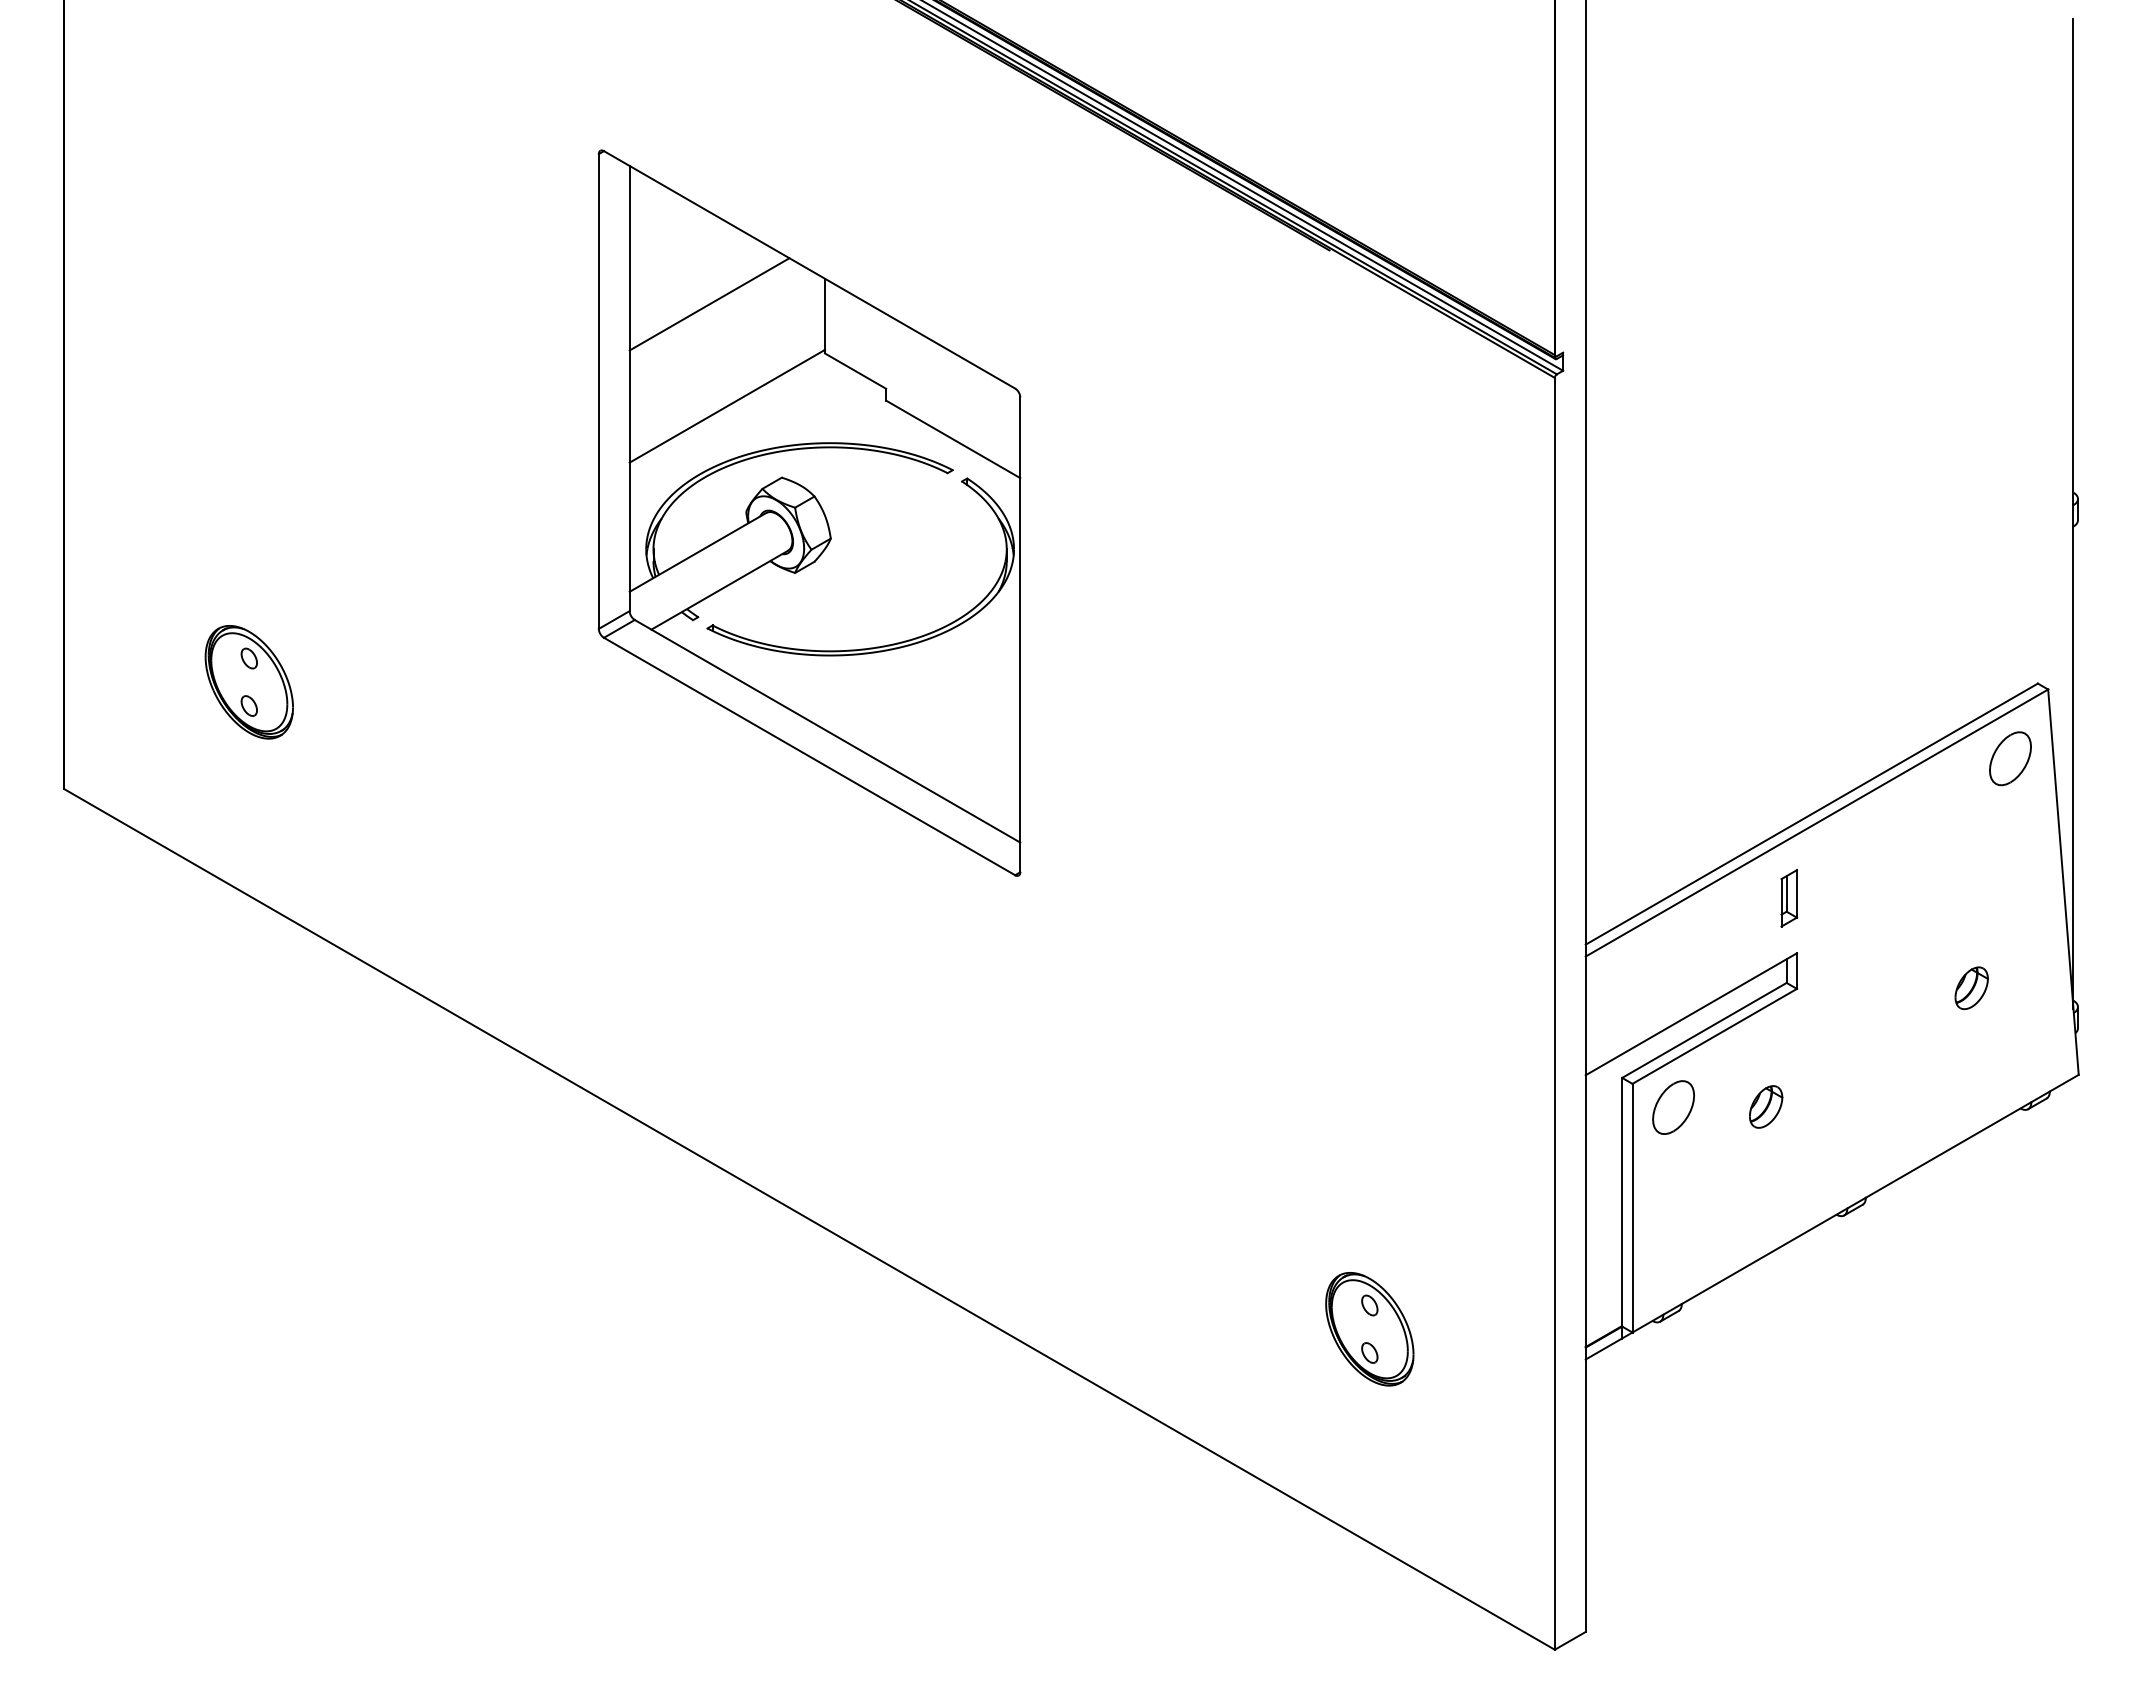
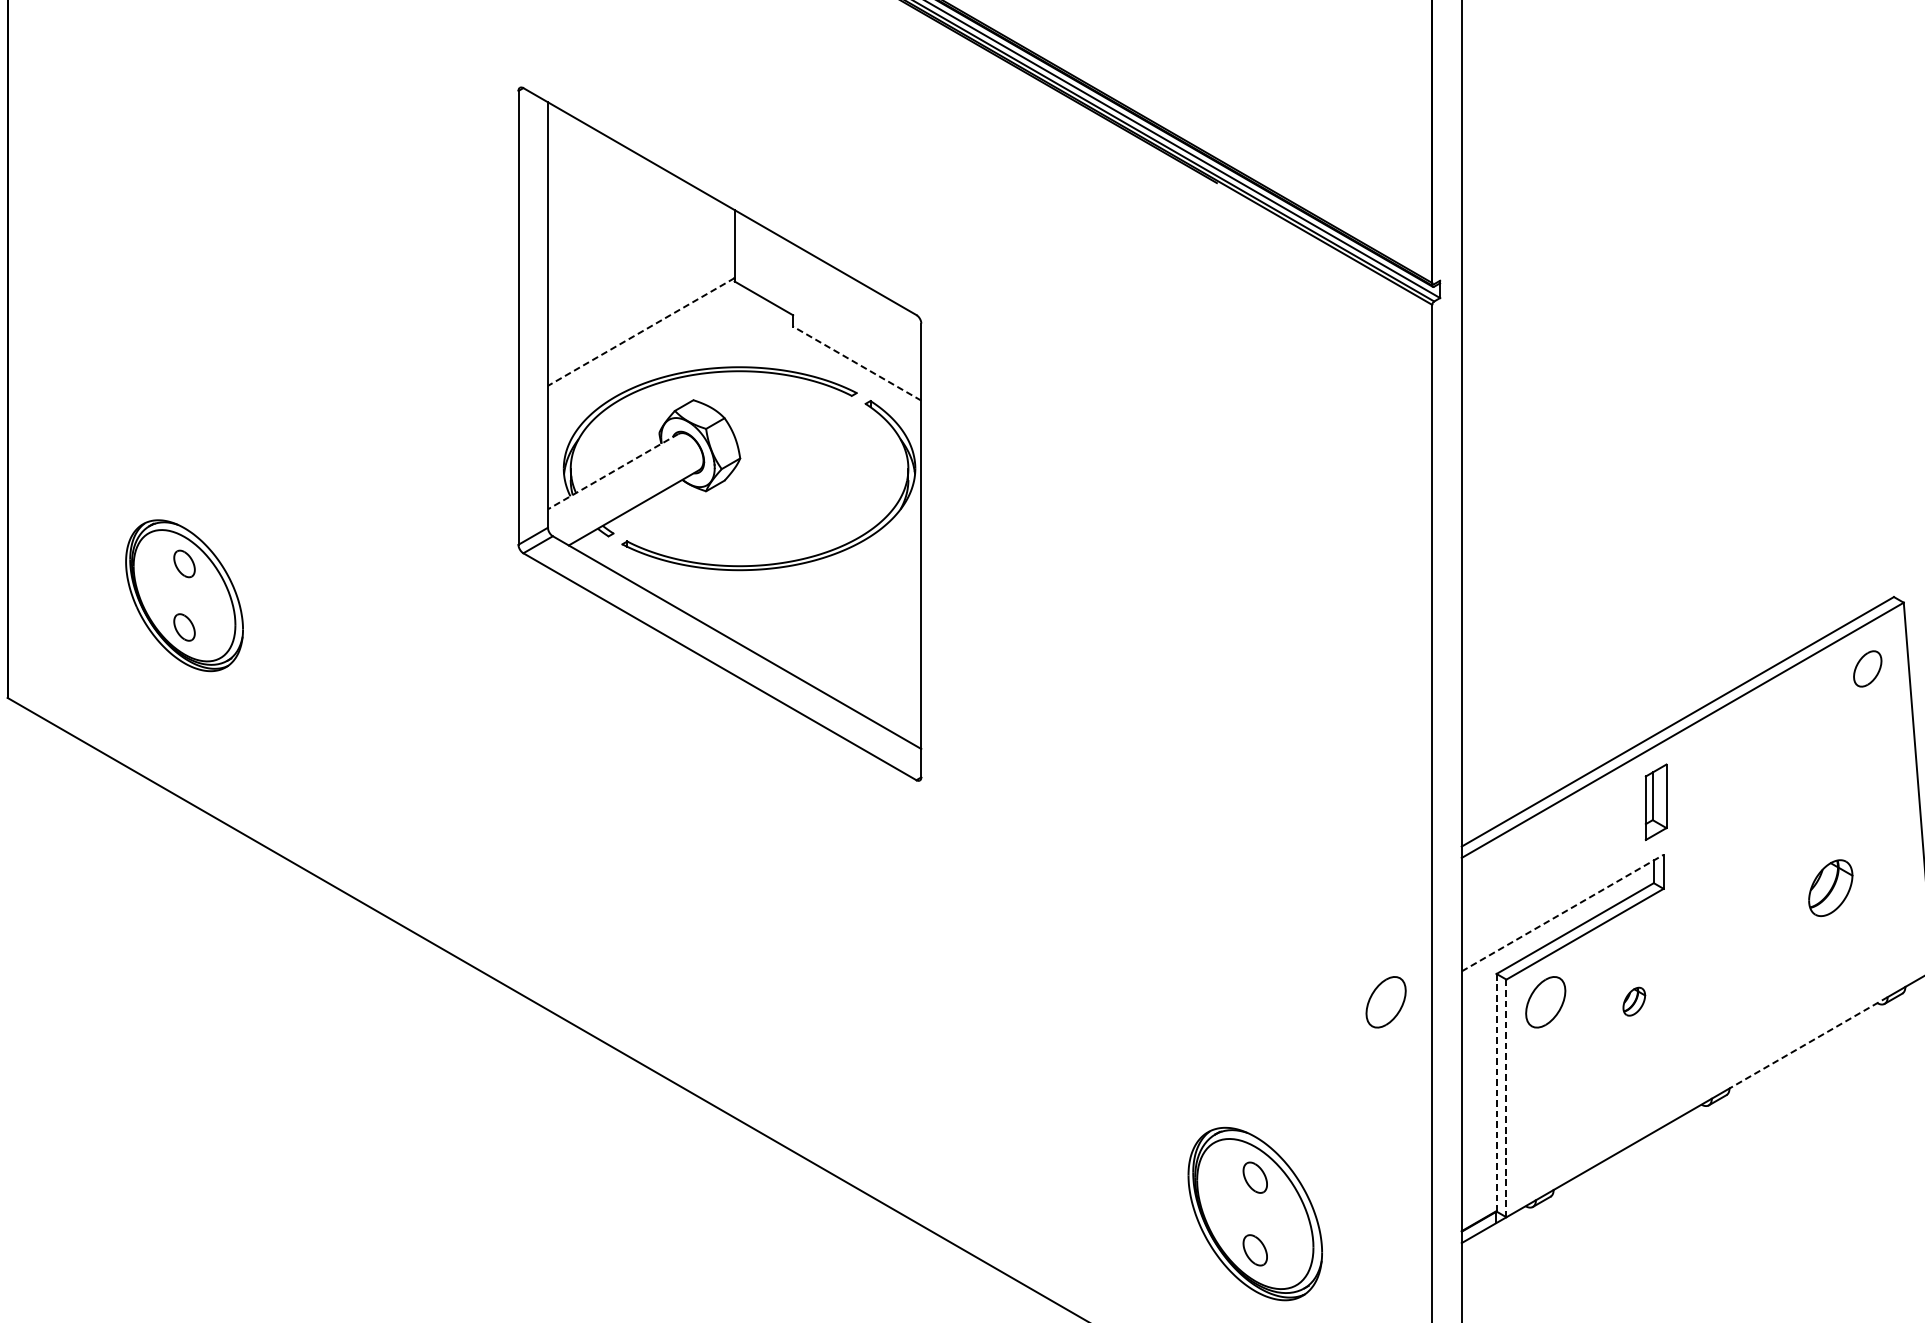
line: (709, 304) -> (624, 234), removed
line: (727, 406) -> (641, 332), solid -> dashed
line: (952, 439) -> (856, 363), solid -> dashed
line: (697, 552) -> (612, 471), solid -> dashed
part: (248, 682) -> (183, 595), size x1.4
part: (2010, 758) -> (1867, 668), size x0.7
part: (1789, 898) -> (1656, 802), size x1.4
part: (1971, 988) -> (1830, 888), size x1.4
line: (1691, 1014) -> (1562, 913), solid -> dashed
part: (1766, 1106) -> (1634, 1001), size x0.7
part: (1506, 1107) -> (1386, 1002), added
line: (1948, 1150) -> (1808, 1043), solid -> dashed
line: (1622, 1202) -> (1496, 1093), solid -> dashed
line: (1632, 1208) -> (1506, 1098), solid -> dashed
part: (1369, 1329) -> (1255, 1214), size x1.6

